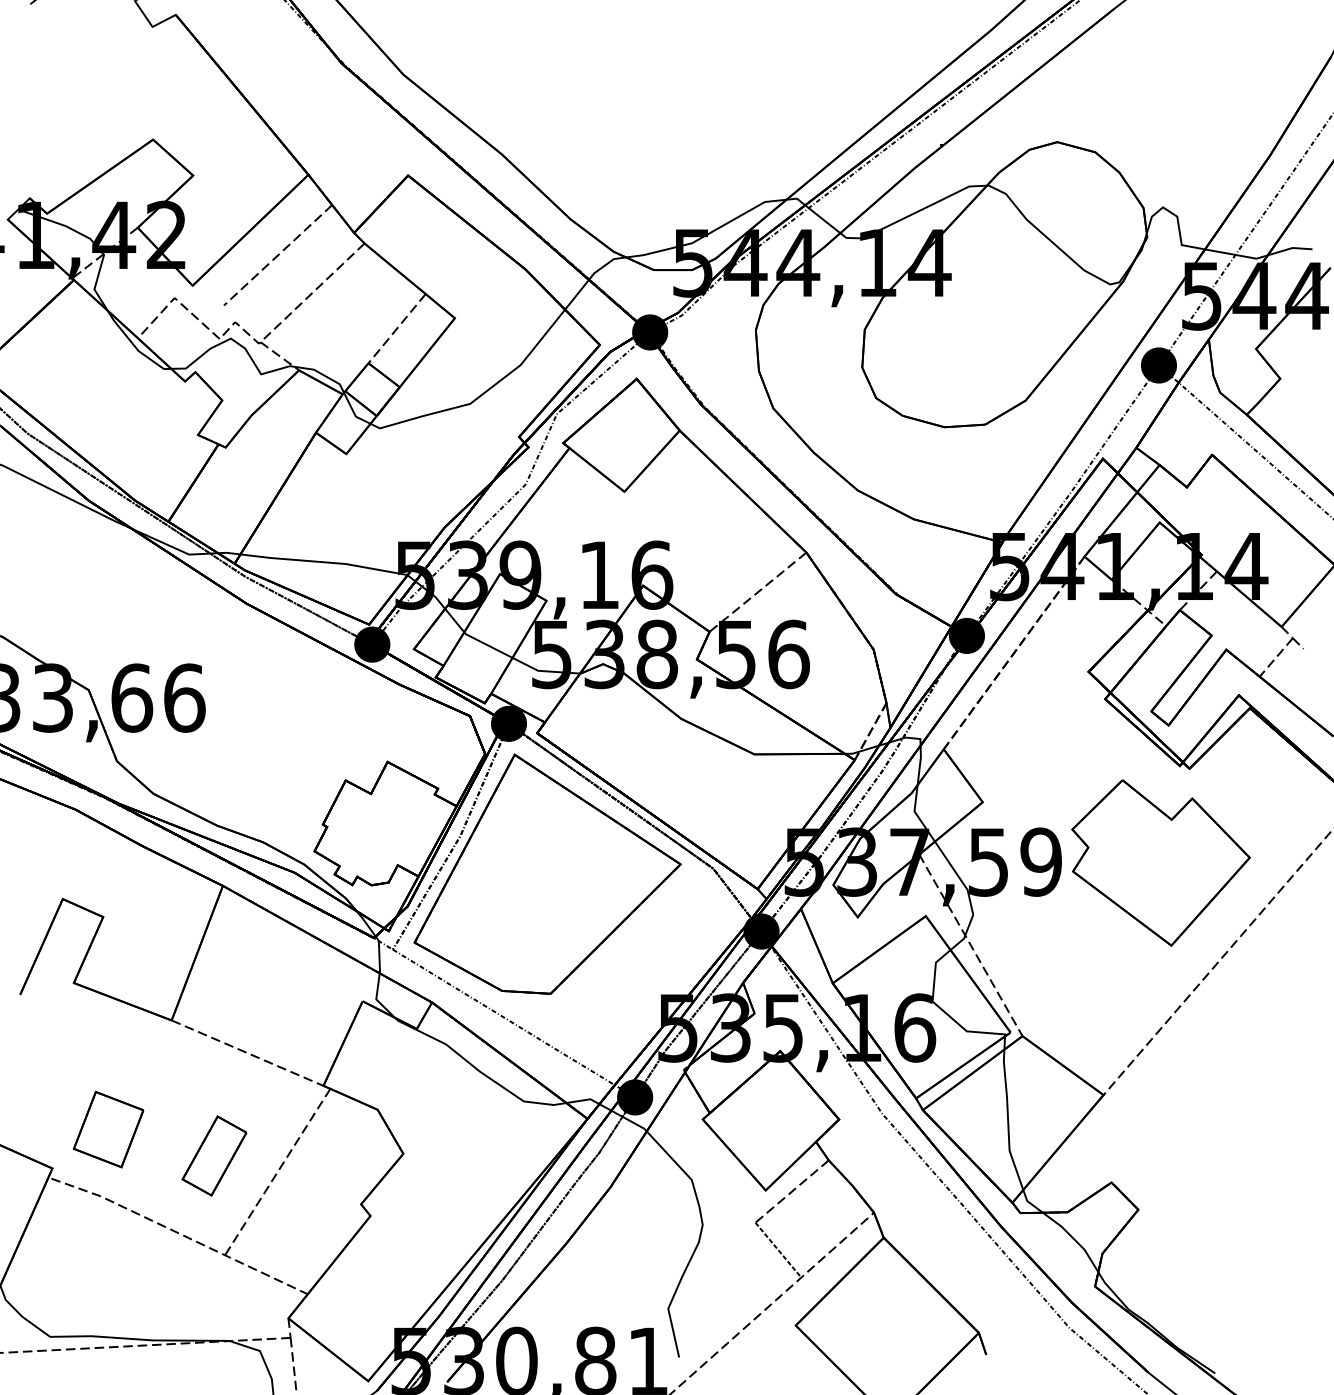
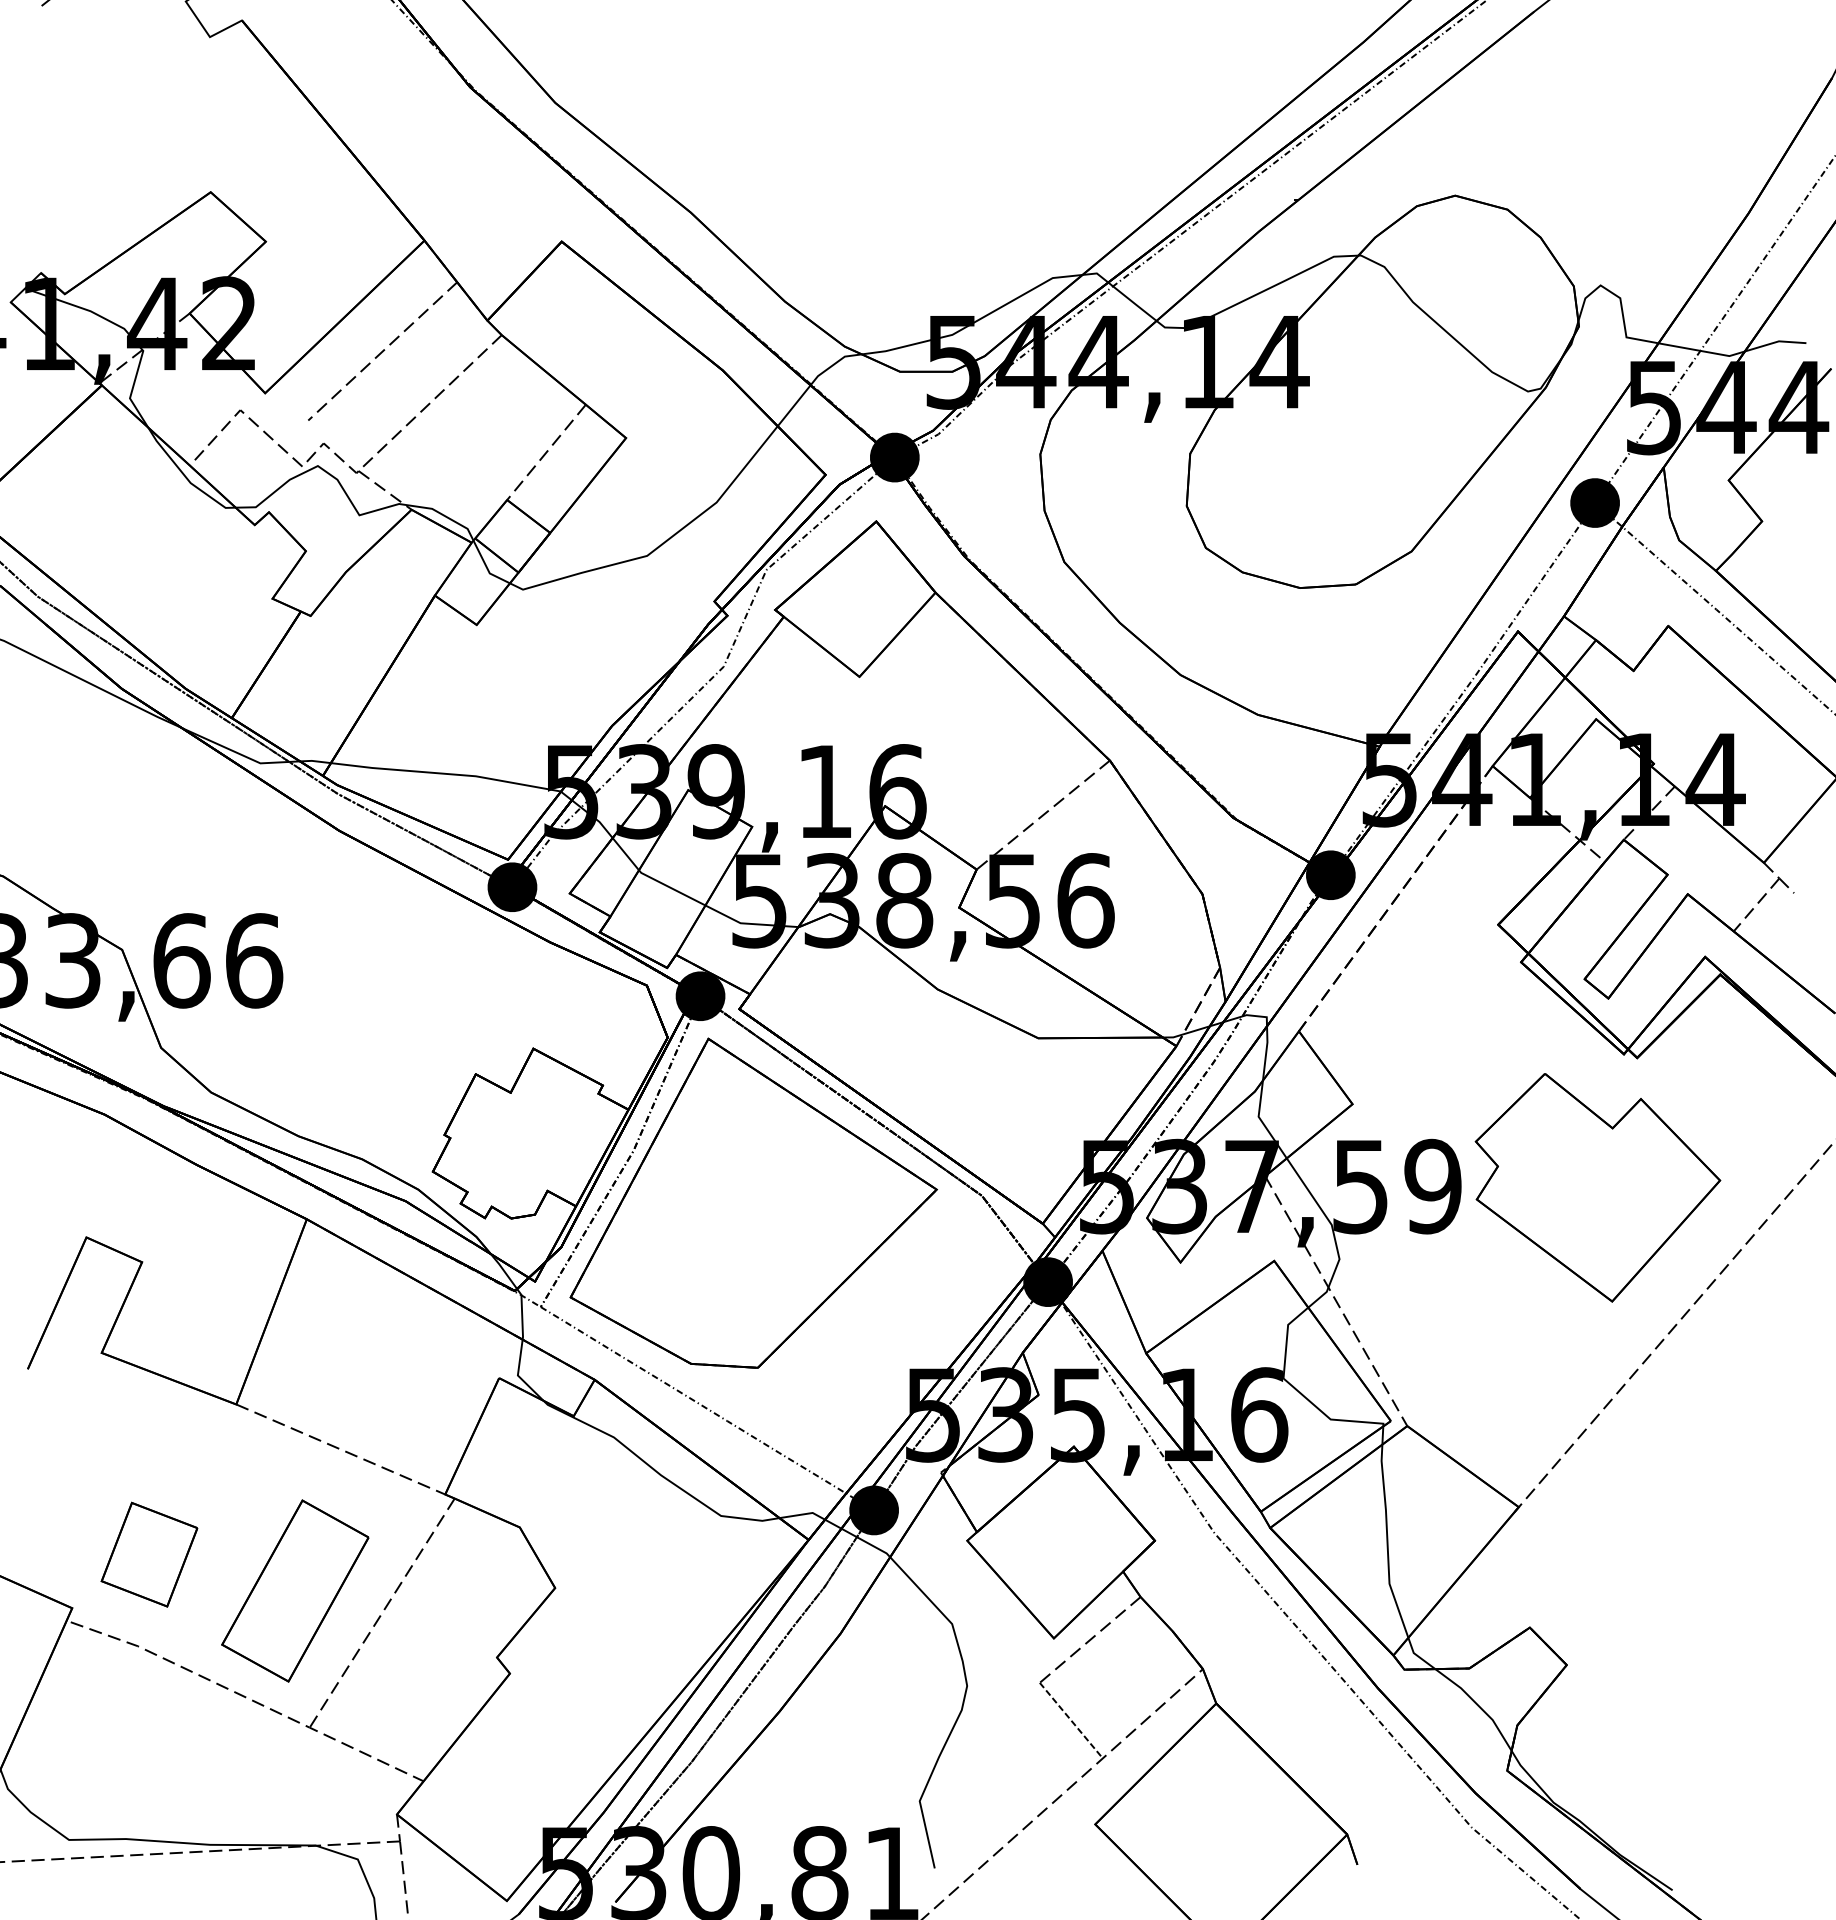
part: (214, 1155) -> (295, 1590), size x1.67

